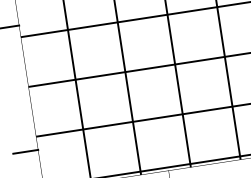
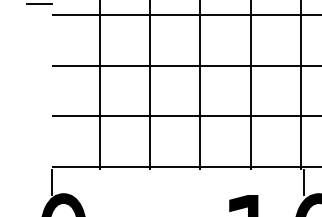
line: (25, 151) -> (39, 129), removed

